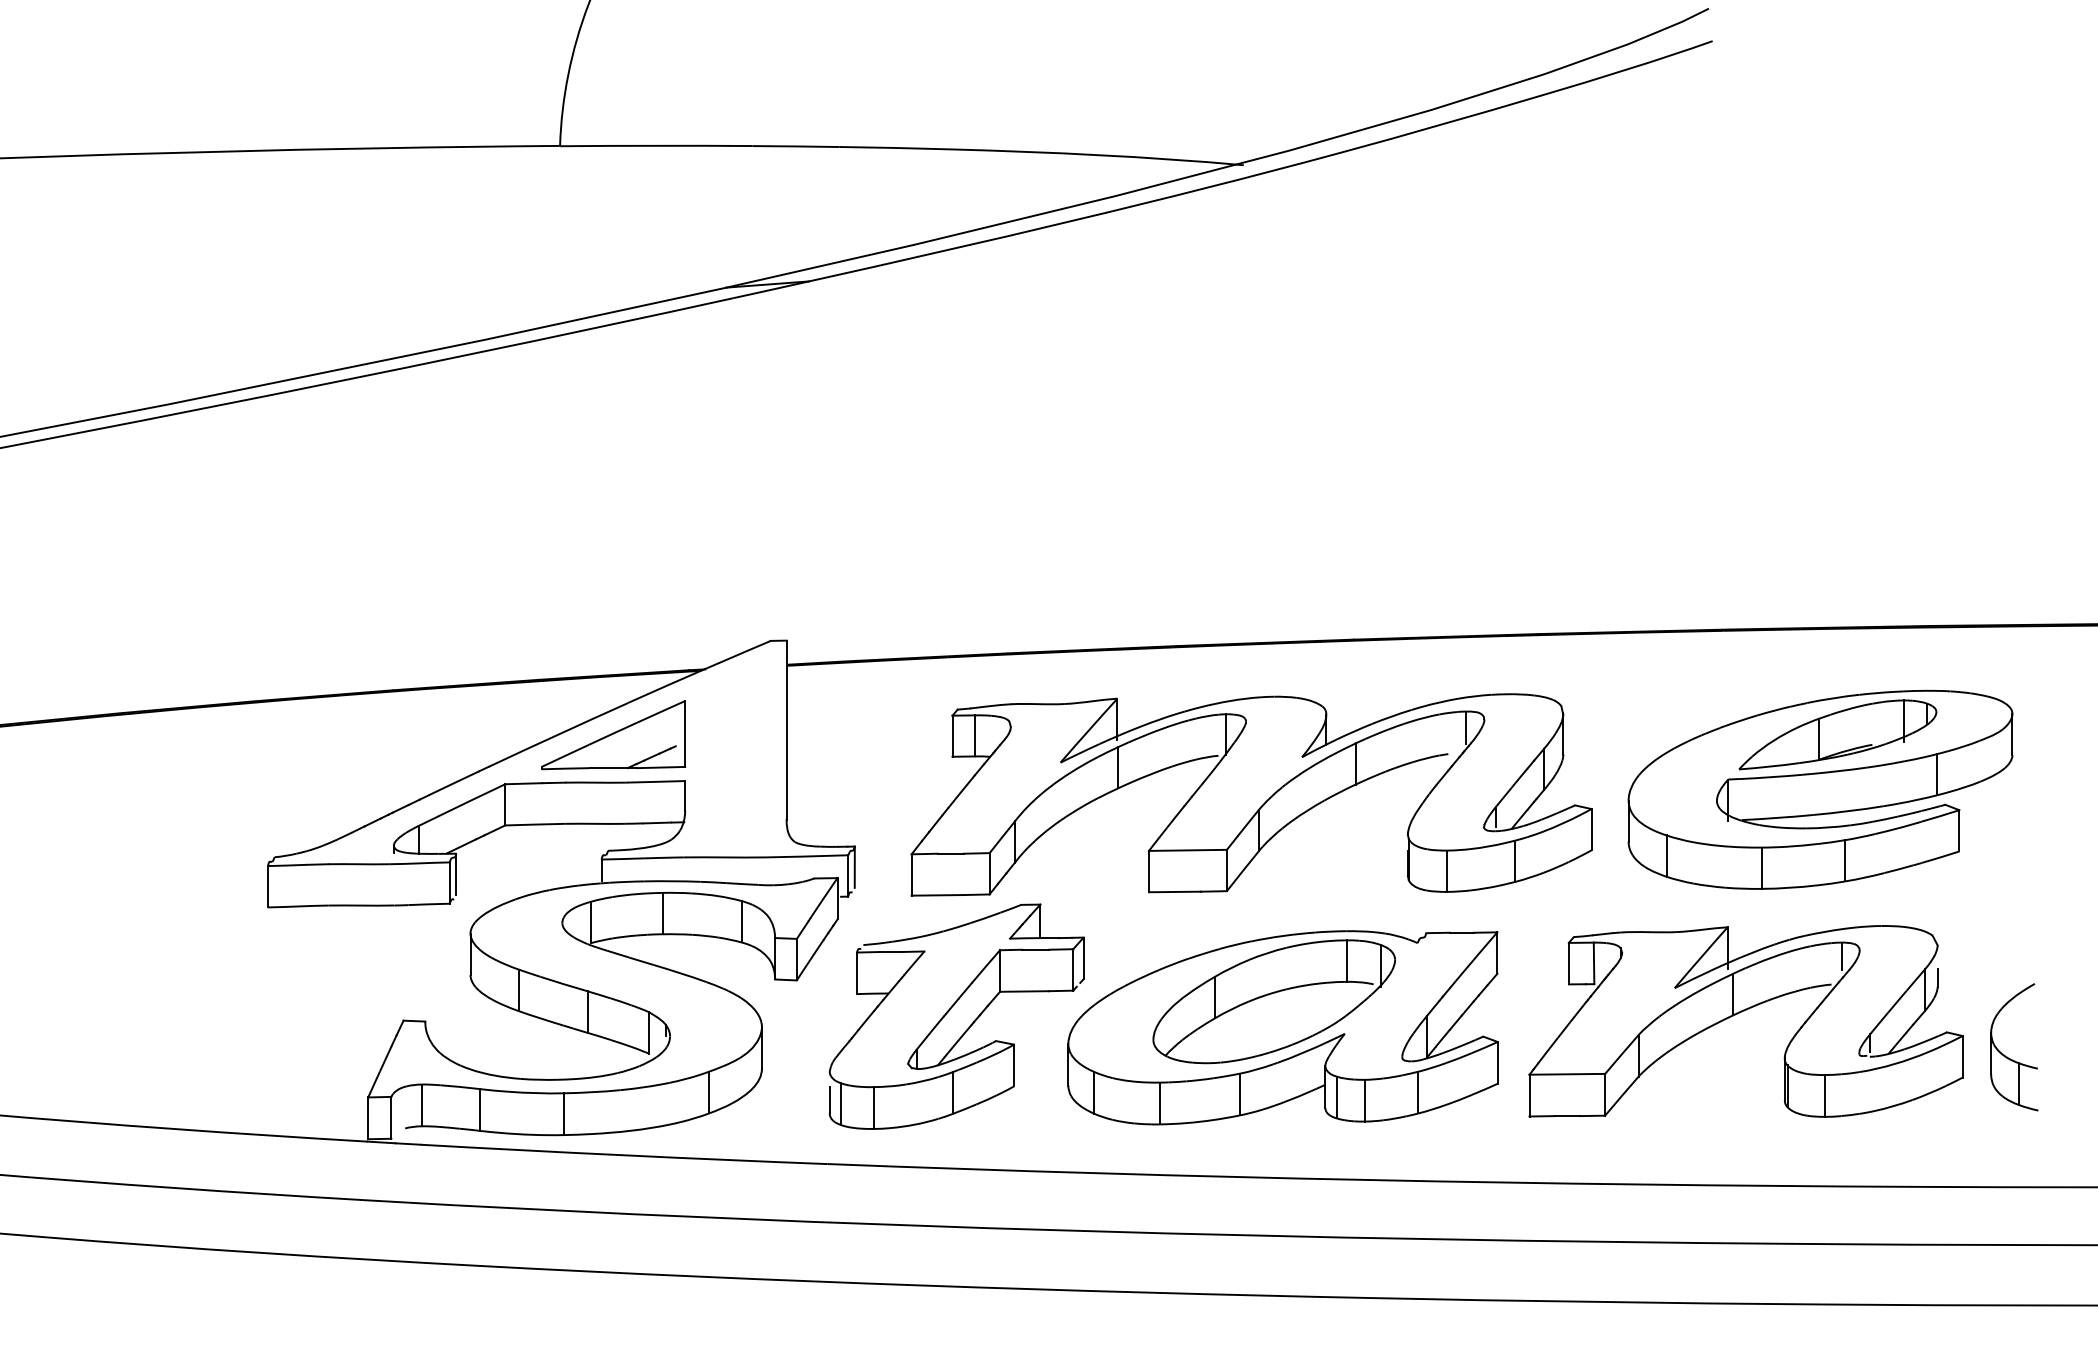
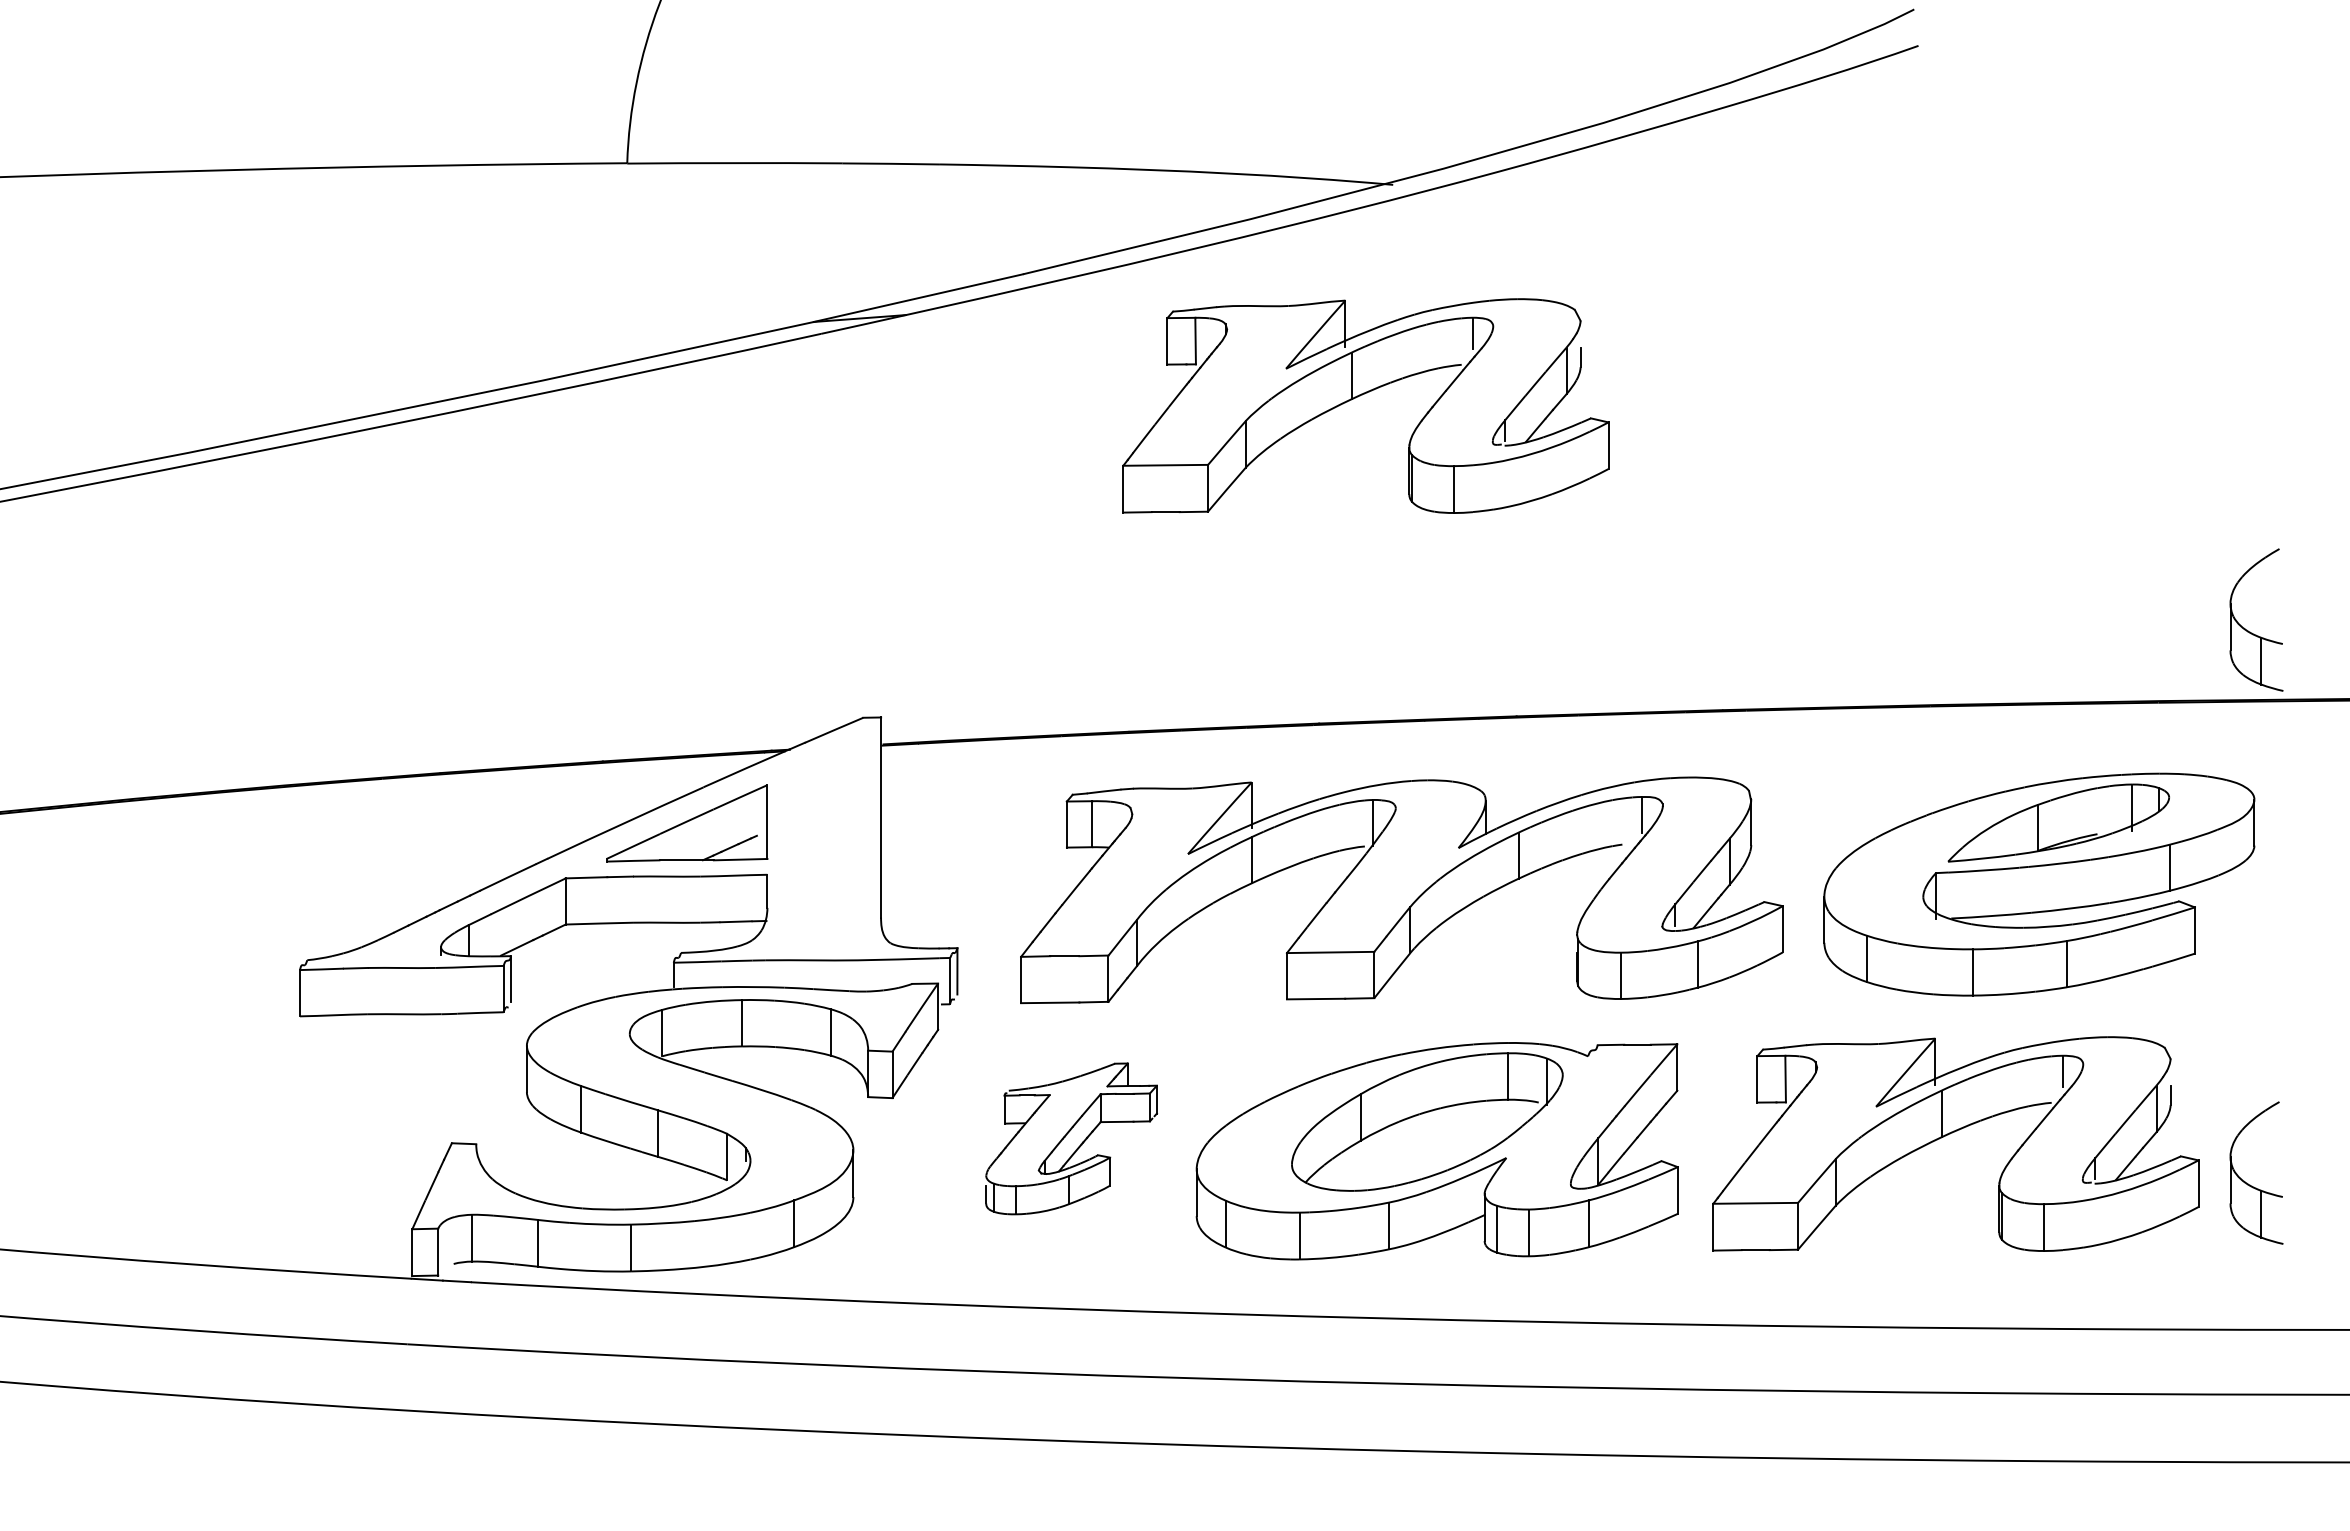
part: (1214, 354) -> (1360, 396), added
part: (2008, 563) -> (2250, 631), added
part: (956, 1016) -> (1071, 1138), size x0.6

